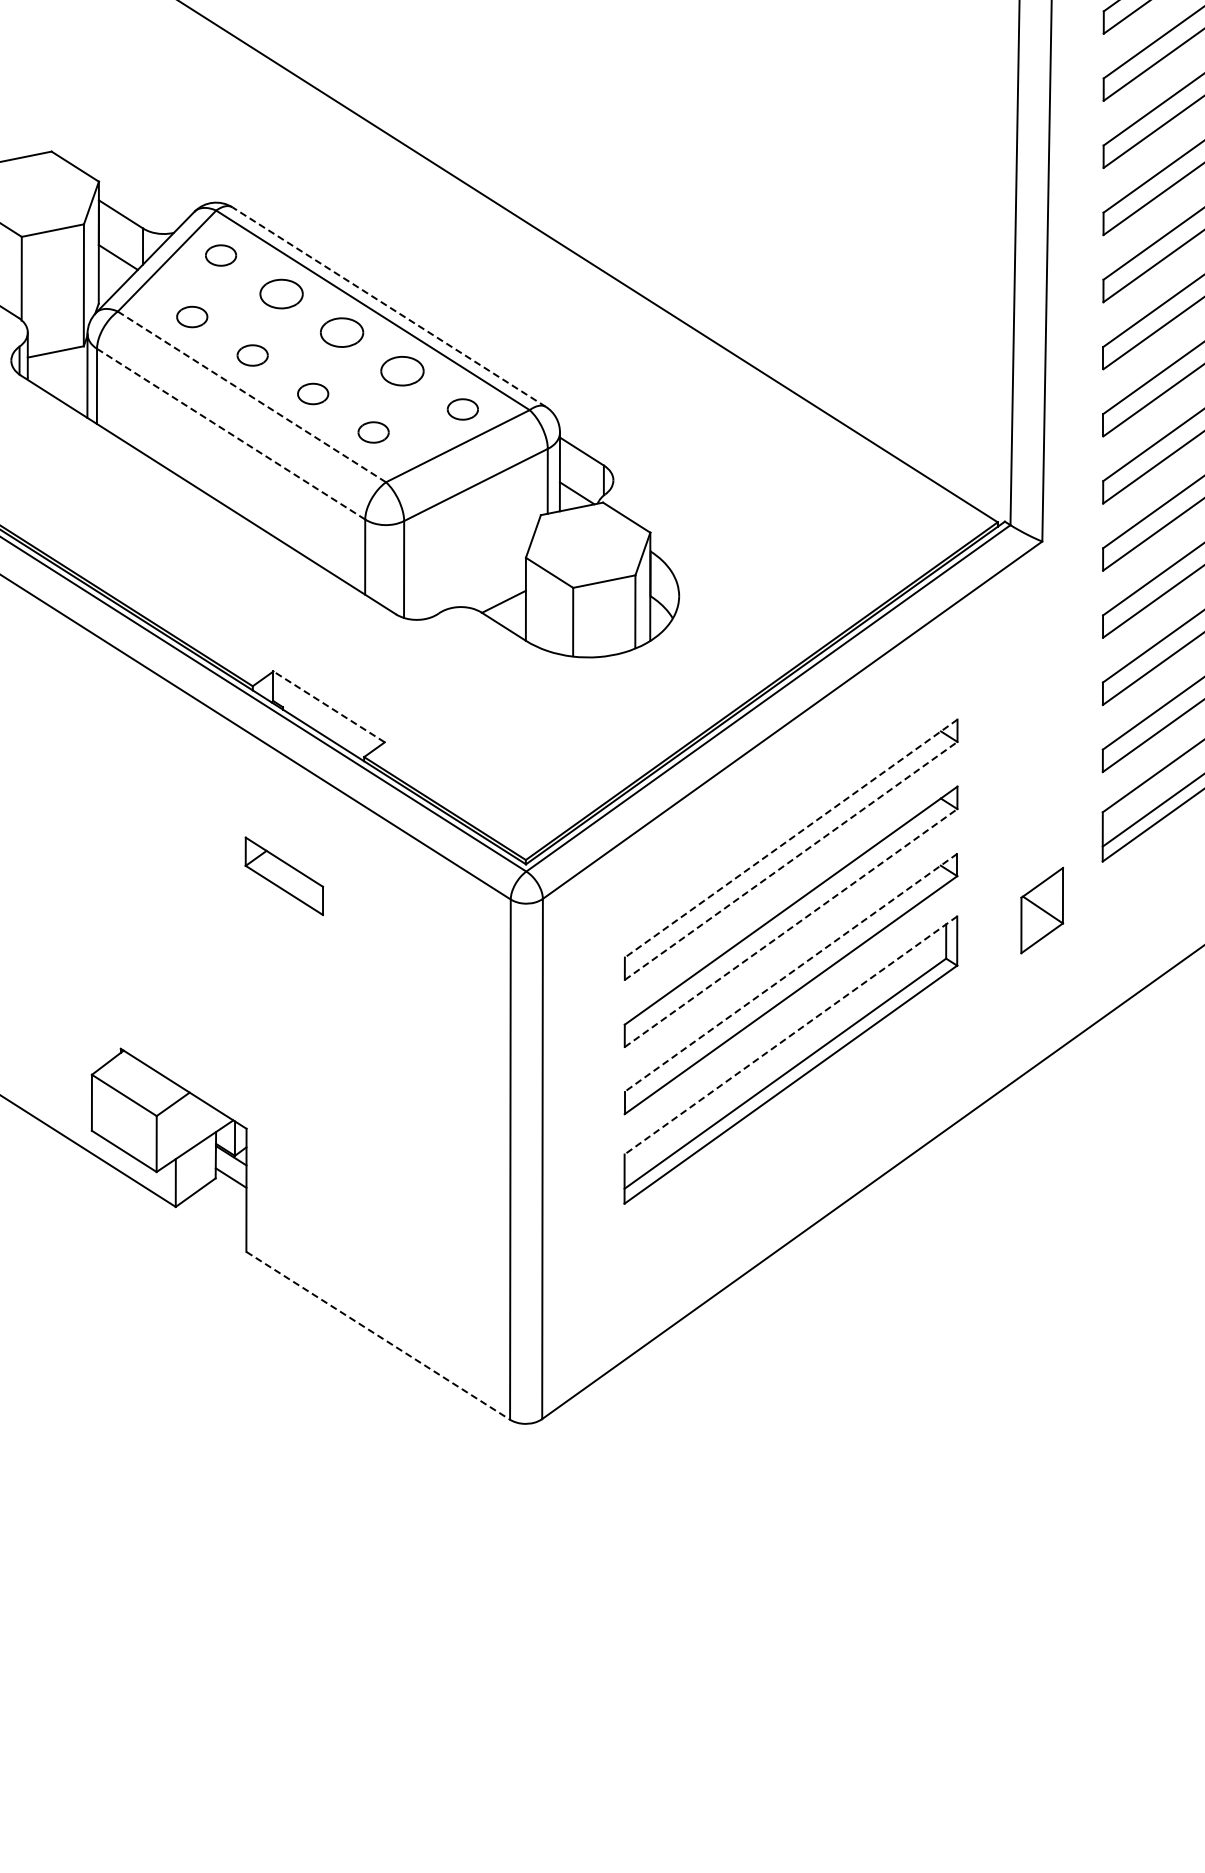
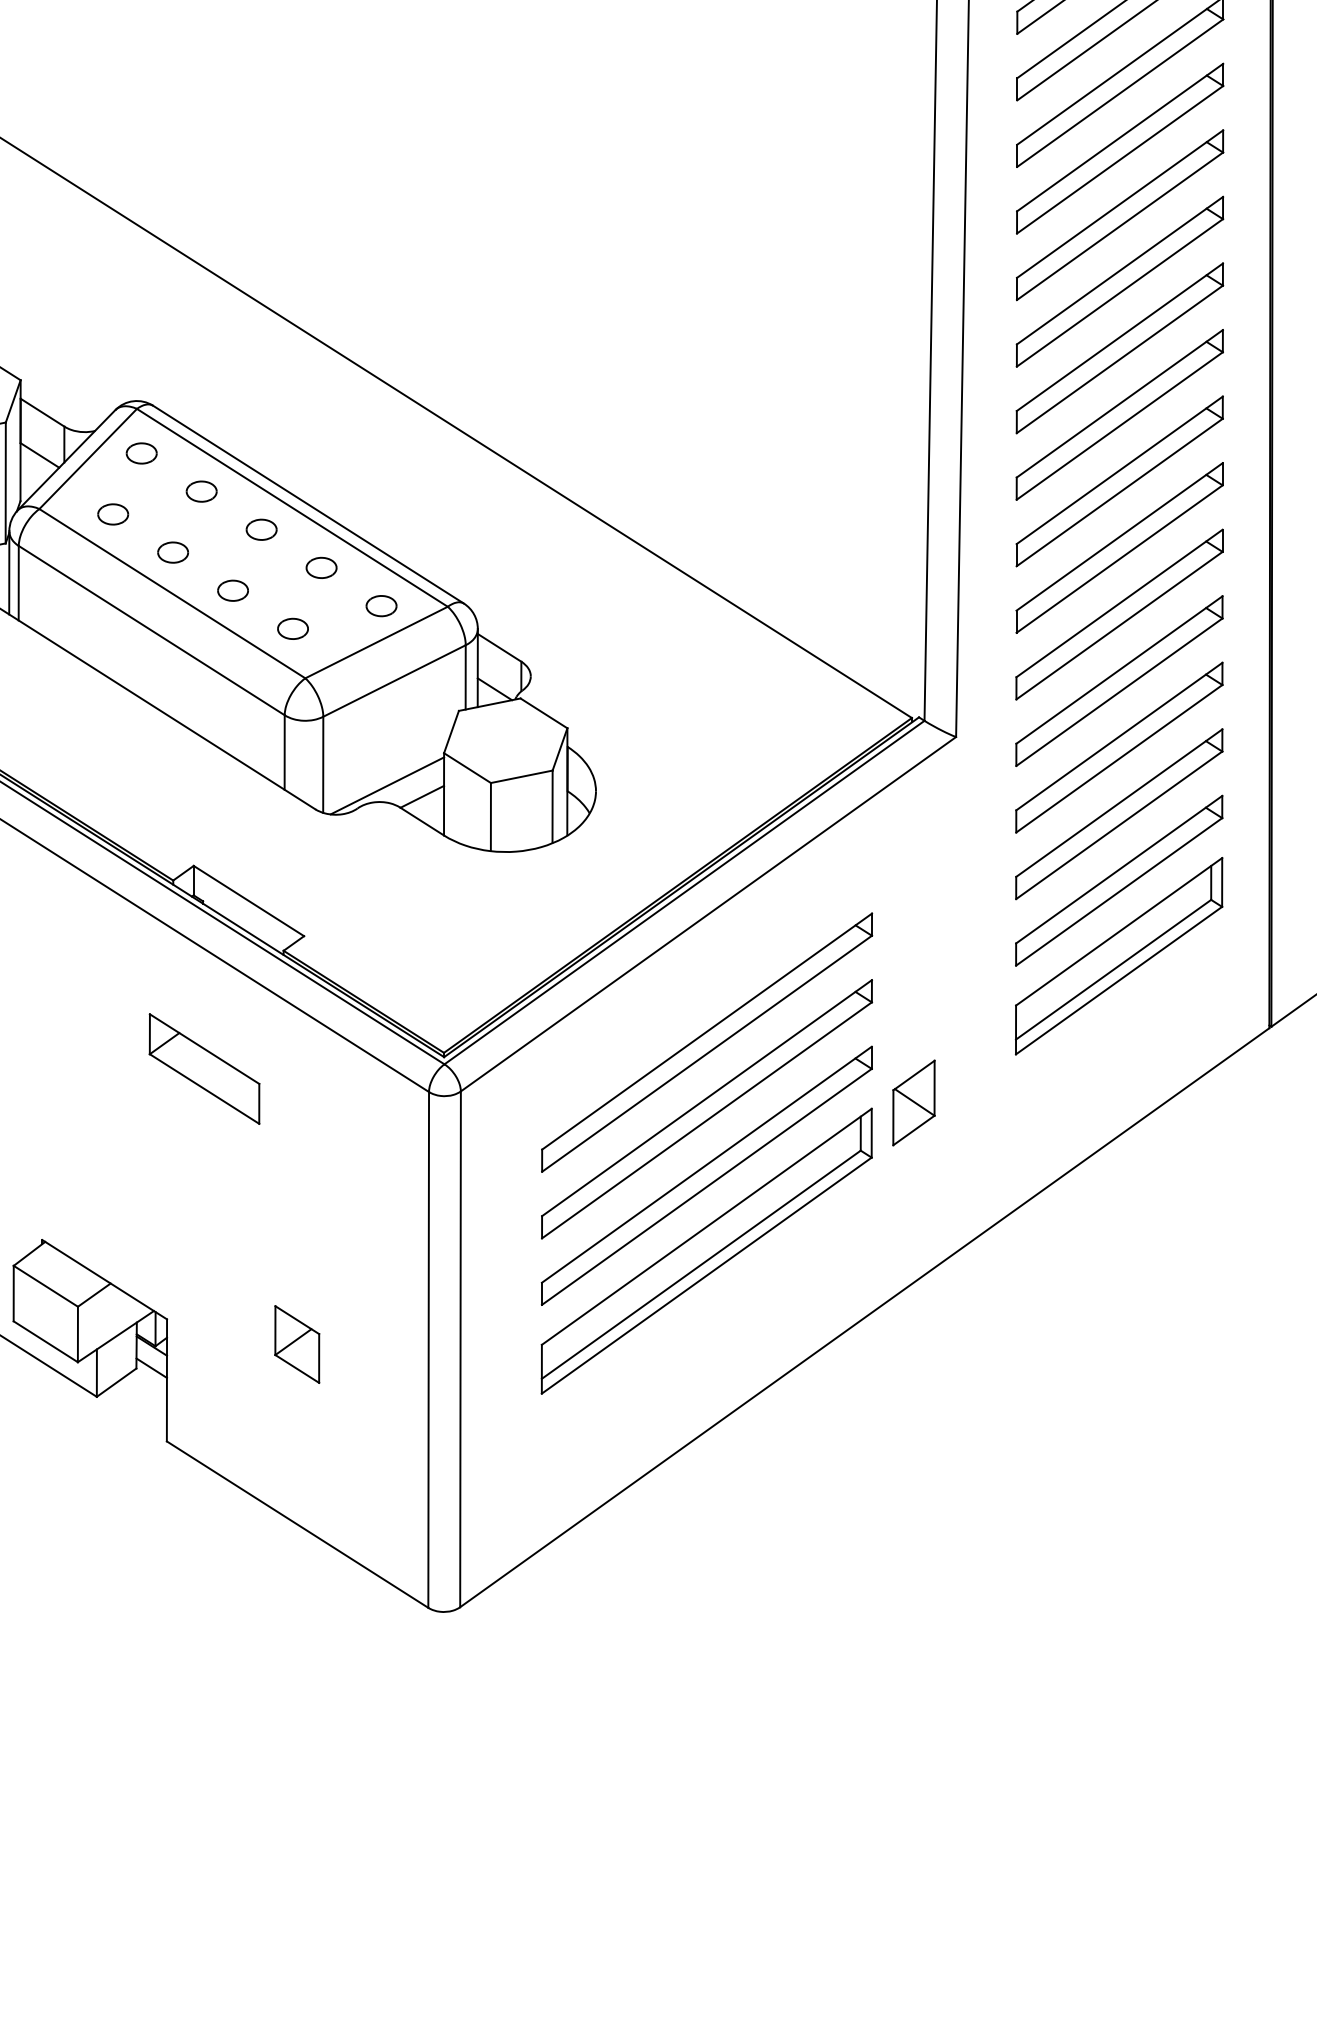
part: (281, 293) -> (201, 491), size x0.71
line: (389, 306) -> (308, 504), dashed -> solid
part: (341, 332) -> (261, 529), size x0.71
part: (402, 370) -> (321, 567), size x0.71
line: (252, 396) -> (172, 593), dashed -> solid
line: (230, 434) -> (151, 630), dashed -> solid
line: (468, 590) -> (387, 785), added
line: (328, 706) -> (248, 900), dashed -> solid
line: (791, 838) -> (707, 1031), dashed -> solid
line: (791, 860) -> (707, 1053), dashed -> solid
part: (284, 875) -> (204, 1068), size x1.43
part: (1041, 910) -> (913, 1102), moved
line: (790, 928) -> (706, 1120), dashed -> solid
line: (790, 972) -> (706, 1164), dashed -> solid
line: (790, 1035) -> (706, 1226), dashed -> solid
part: (378, 1154) -> (297, 1344), added
line: (378, 1335) -> (297, 1524), dashed -> solid

